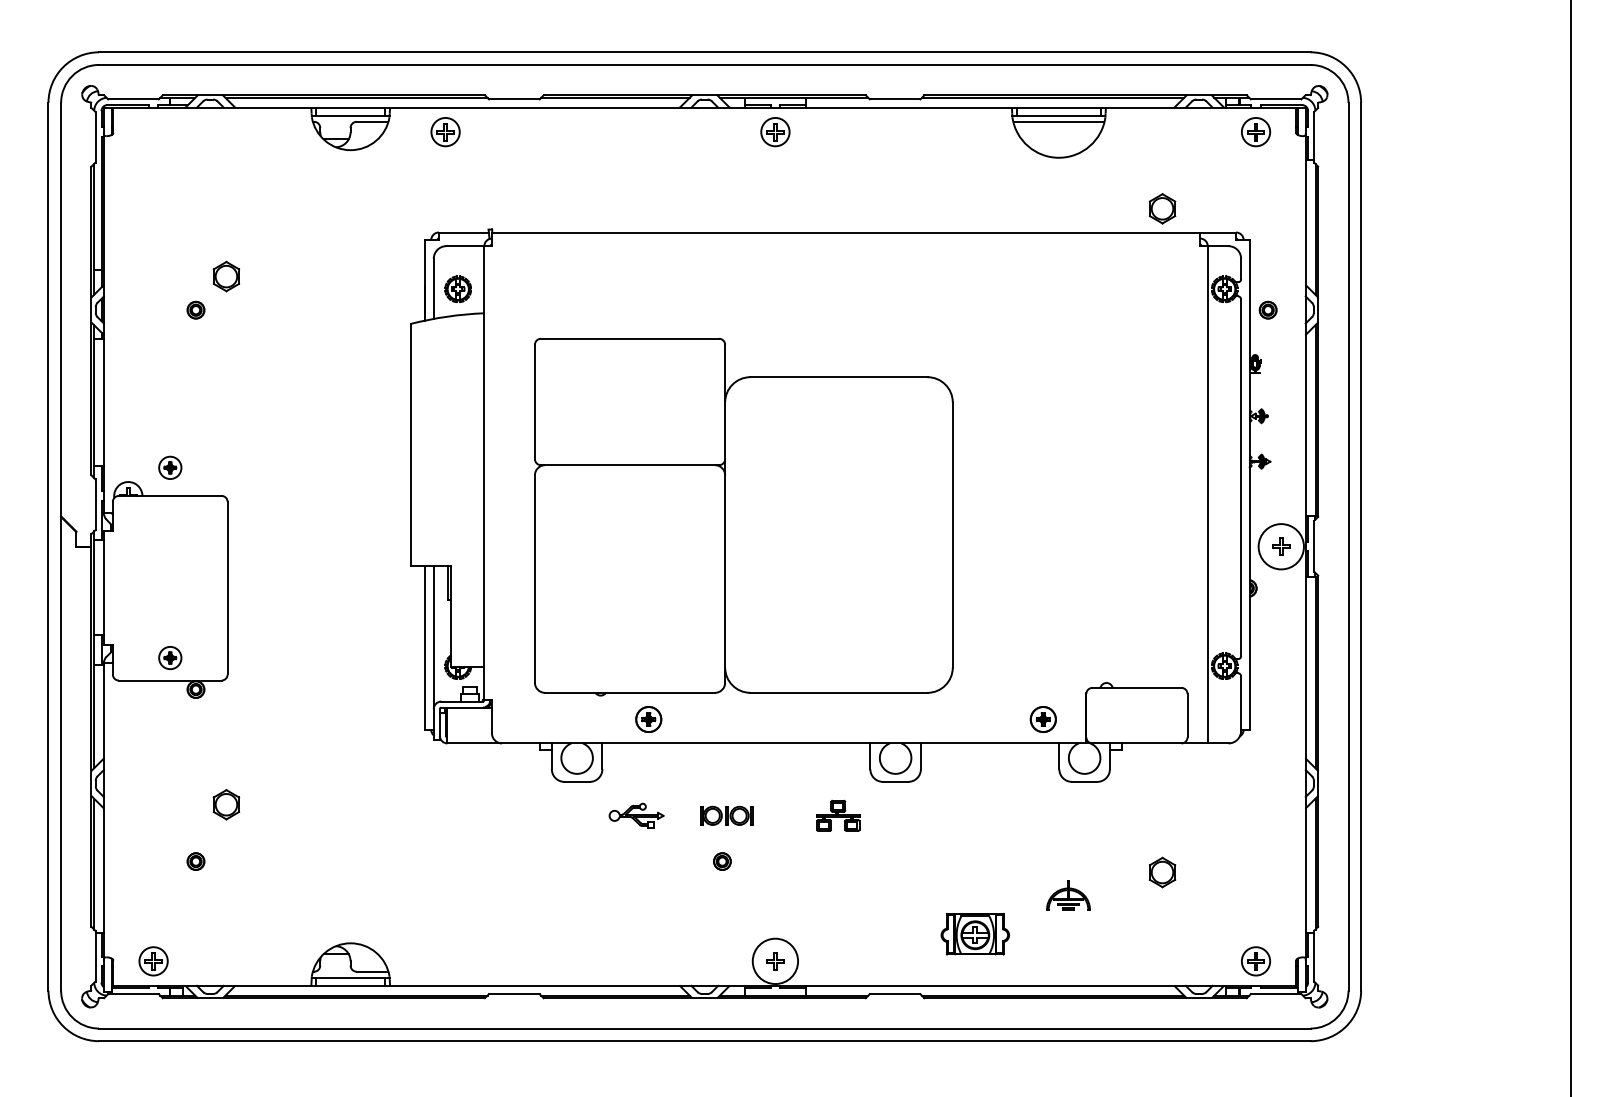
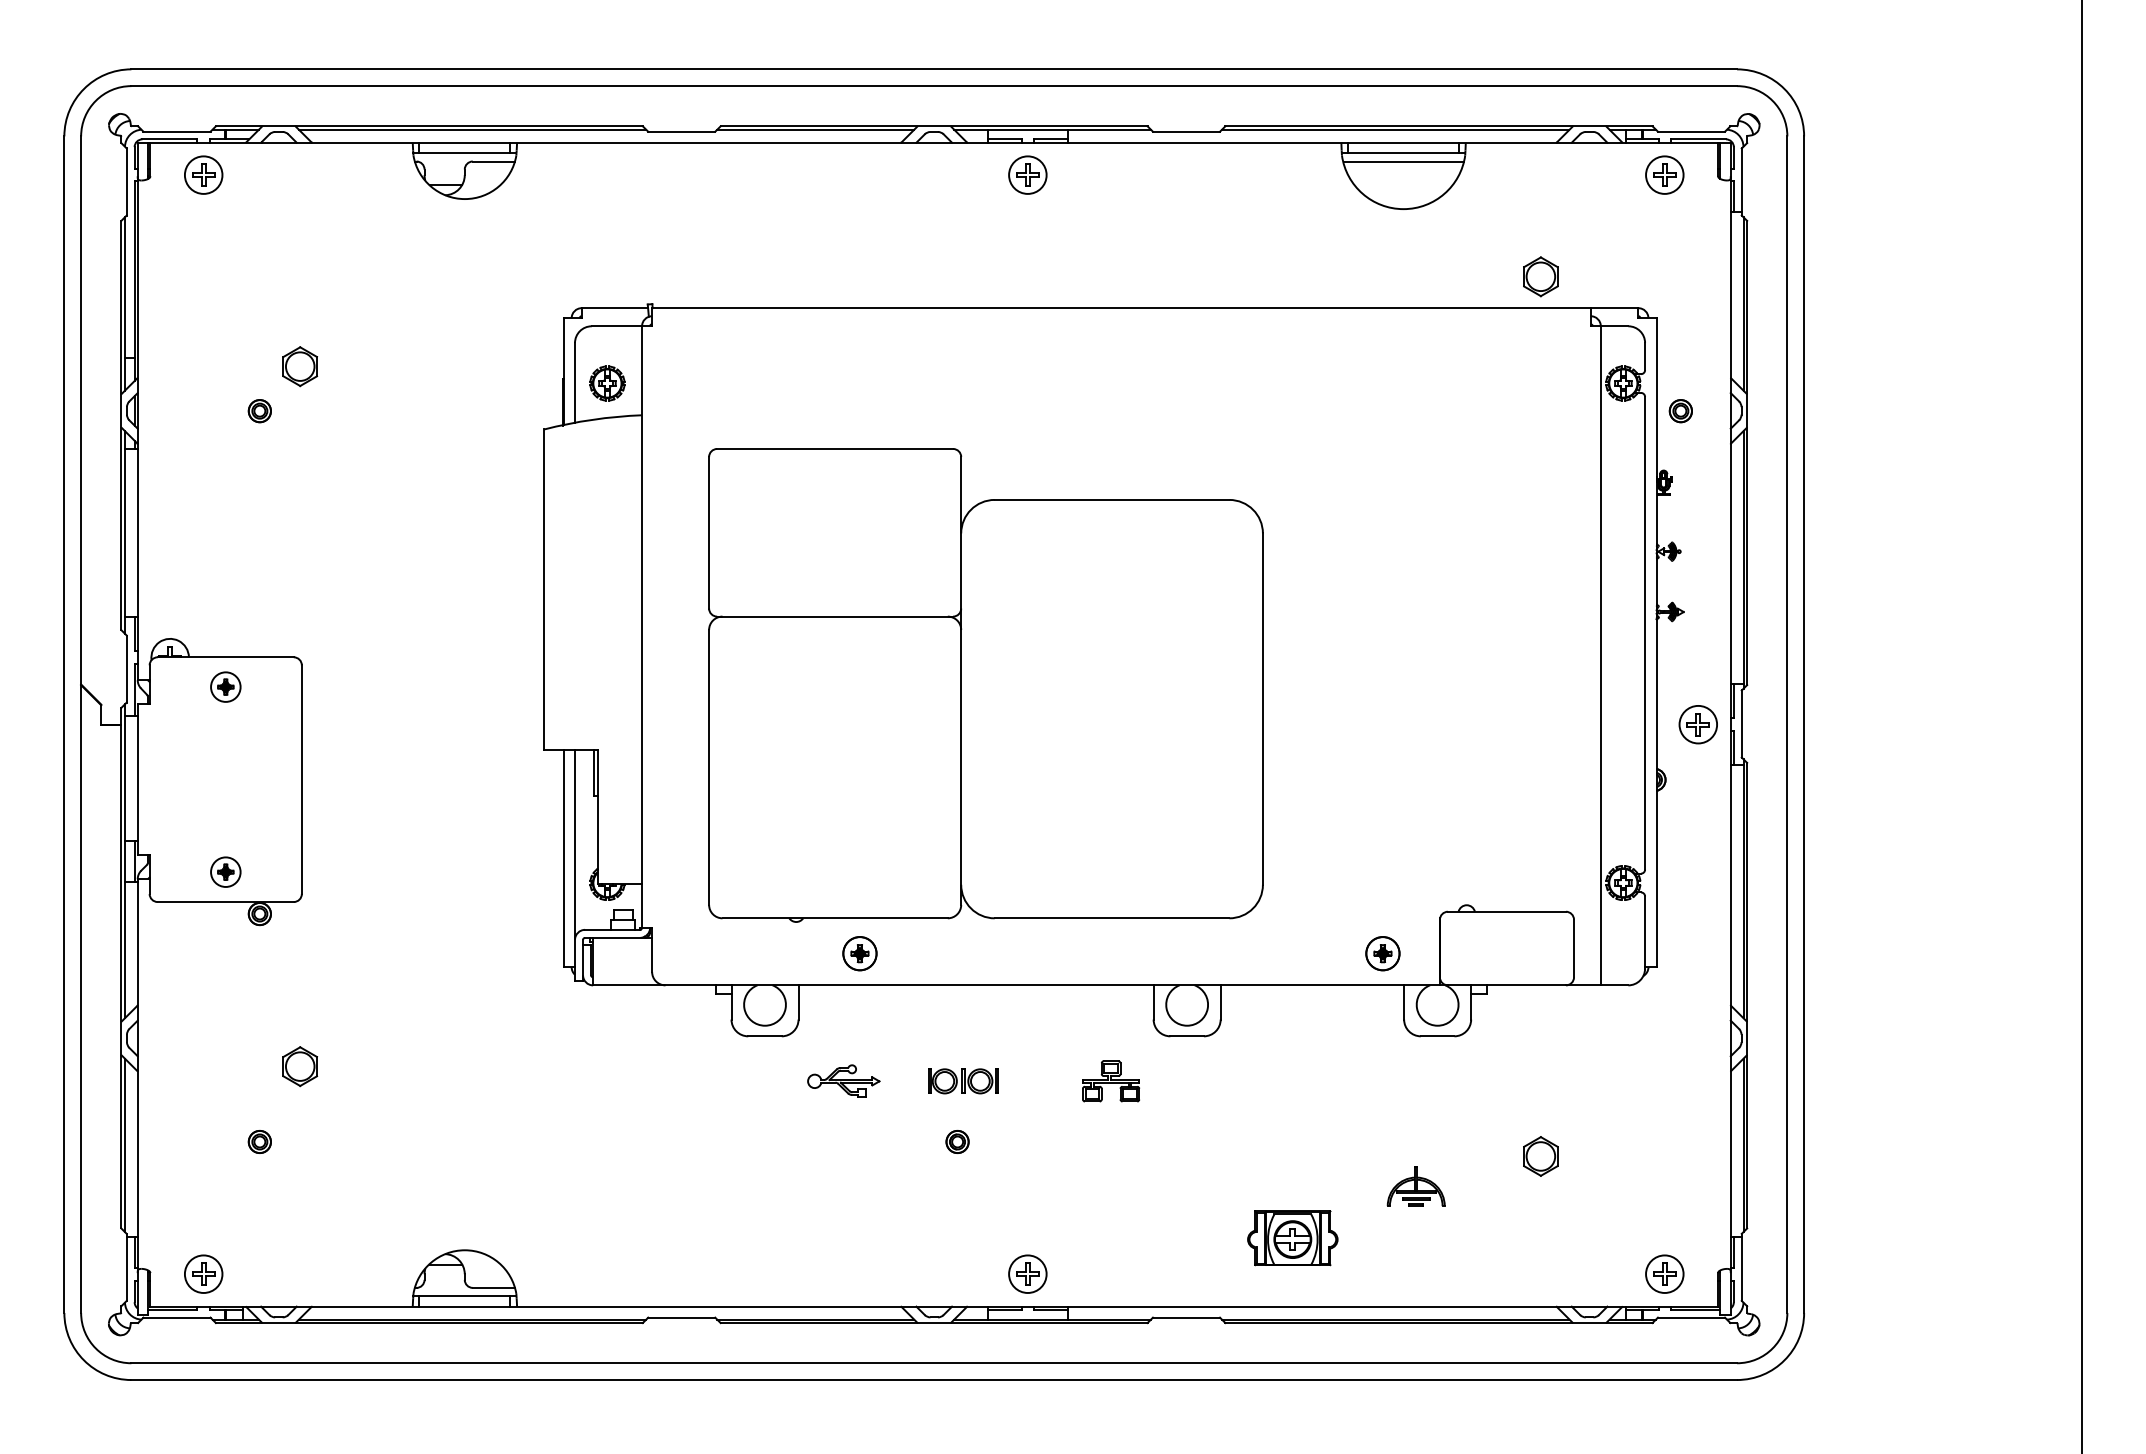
part: (445, 131) -> (203, 174), moved
part: (170, 467) -> (225, 686), moved
circle: (1281, 546) -> (1698, 724), size x0.62
circle: (775, 960) -> (1027, 1273), size x0.62

